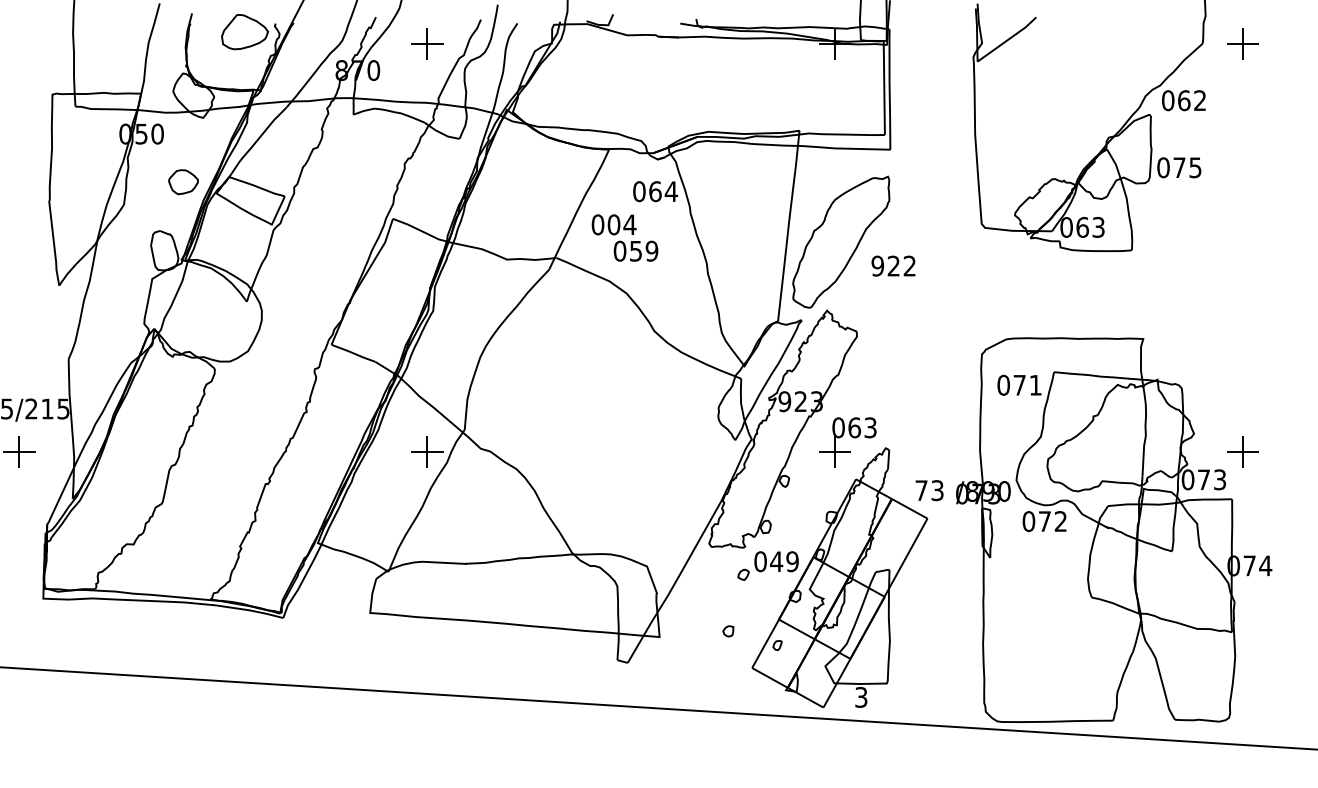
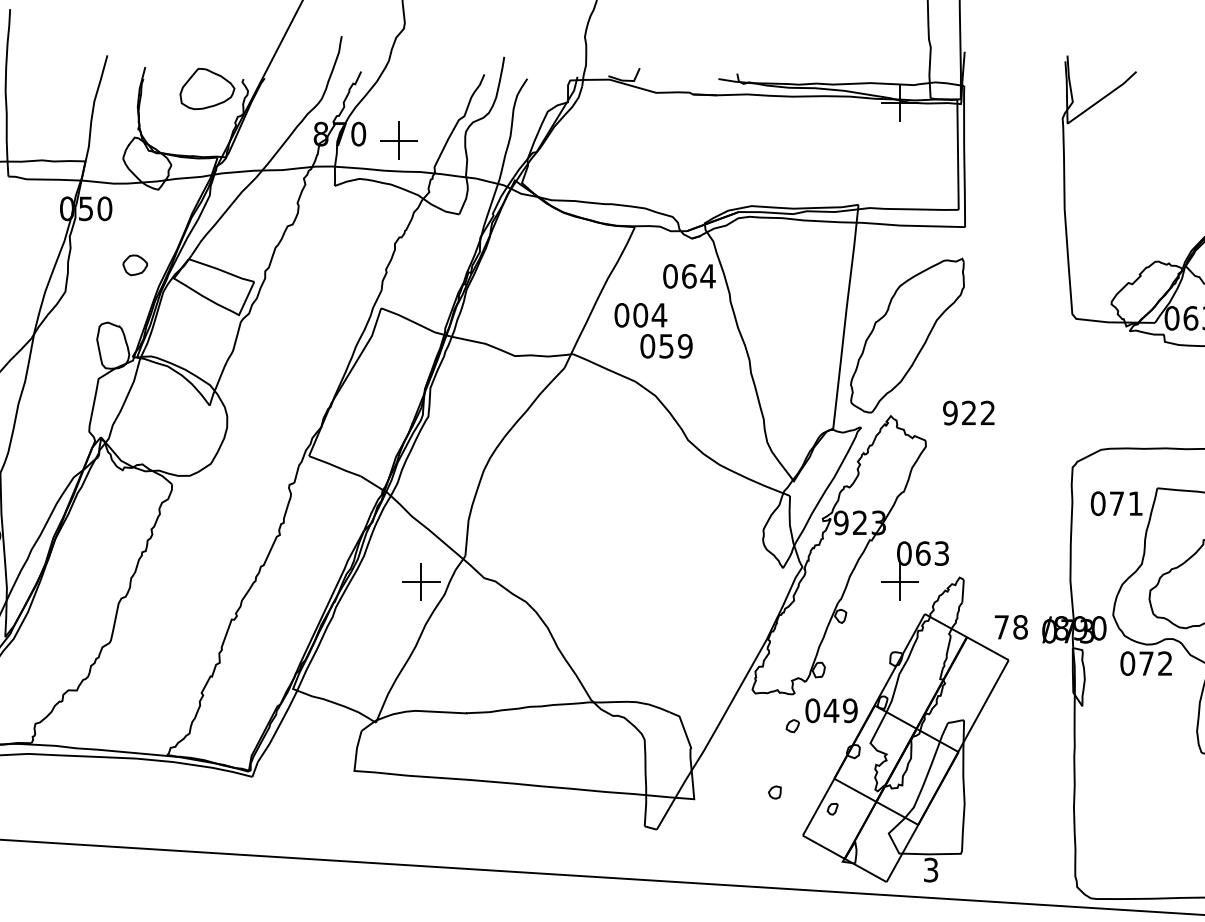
part: (427, 43) -> (399, 139), moved
part: (183, 182) -> (135, 265), size x0.7
text: (893, 265) -> (968, 412), moved
text: (937, 490) -> (1020, 627), 73 -> 78

